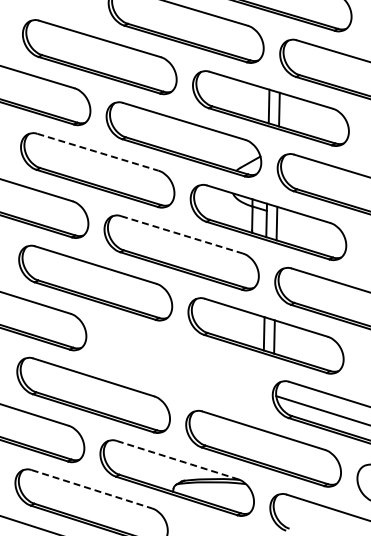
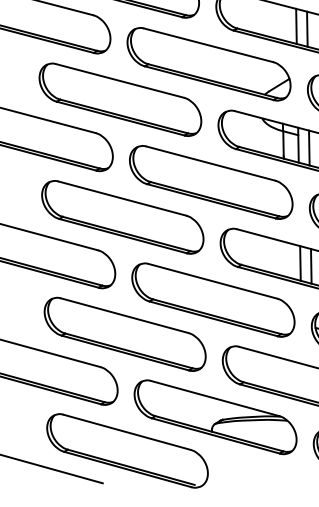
line: (98, 152) -> (120, 81), dashed -> solid
line: (181, 234) -> (210, 163), dashed -> solid
part: (179, 365) -> (213, 299), added
line: (177, 460) -> (215, 398), dashed -> solid
line: (92, 489) -> (127, 432), dashed -> solid

